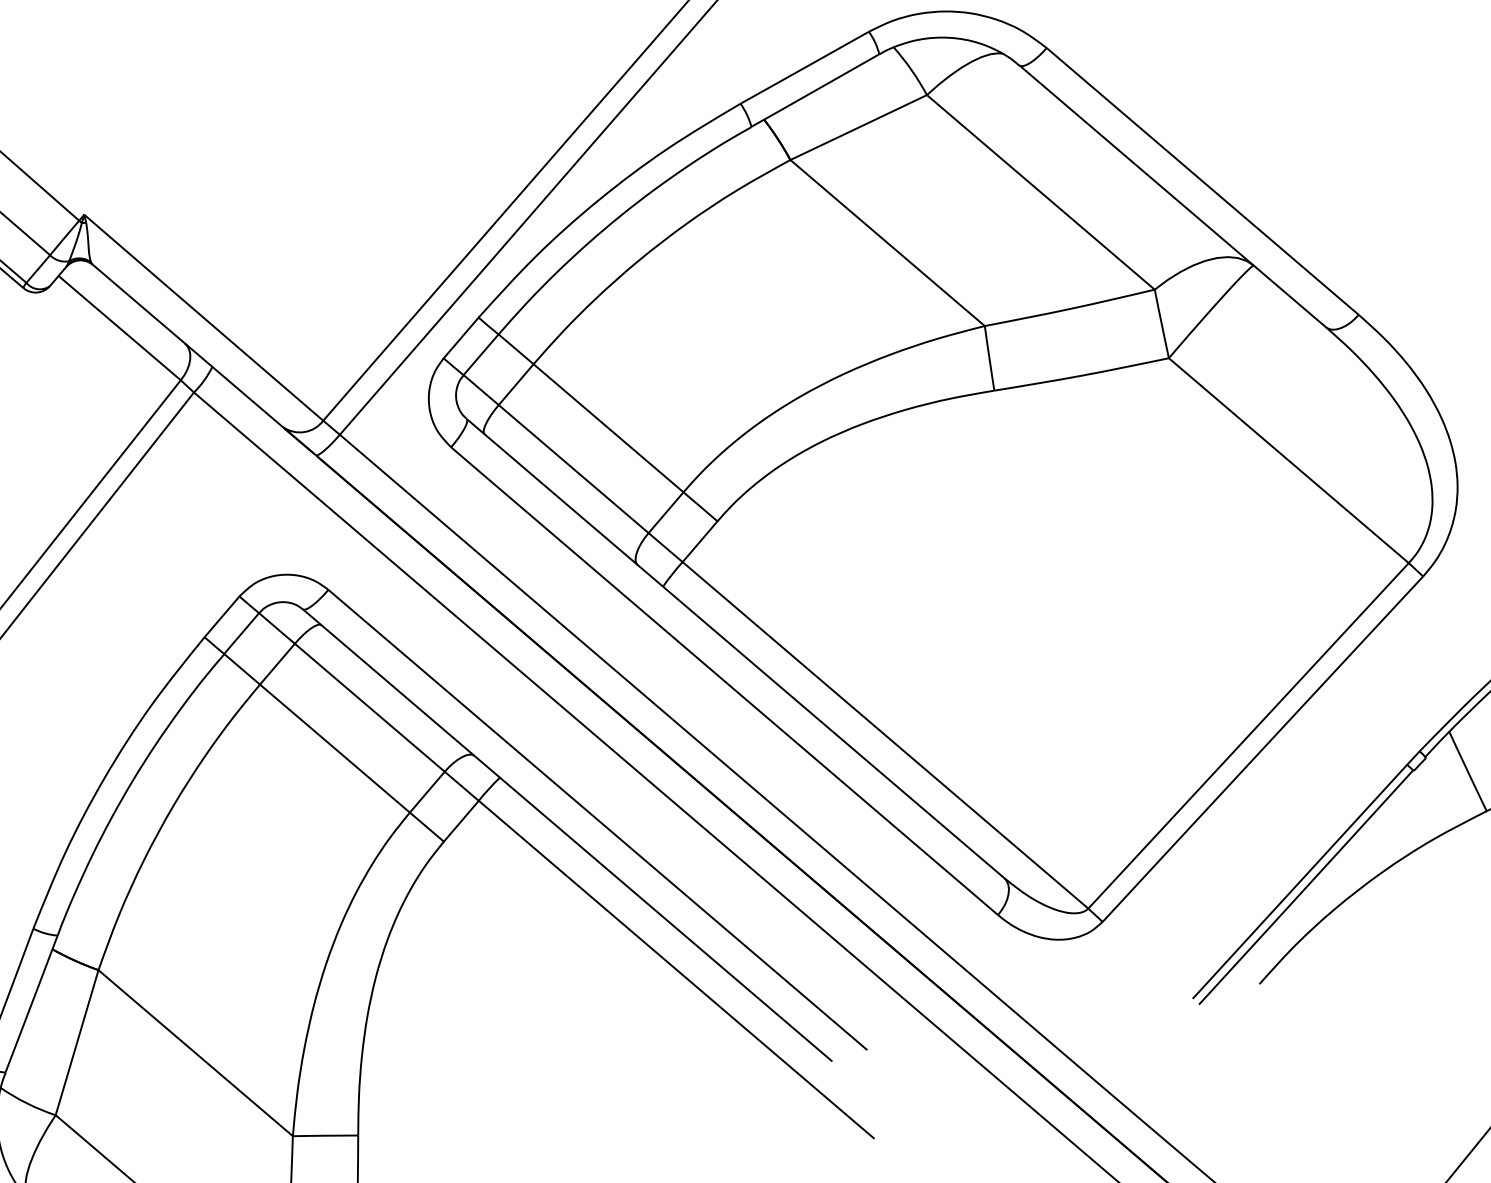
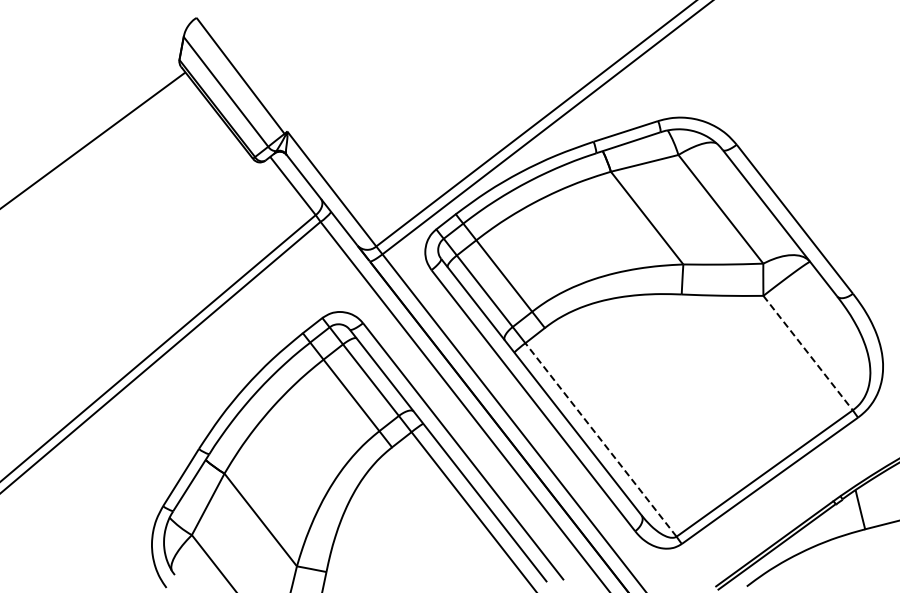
line: (1289, 461) -> (808, 353), solid -> dashed
line: (886, 734) -> (601, 439), solid -> dashed

